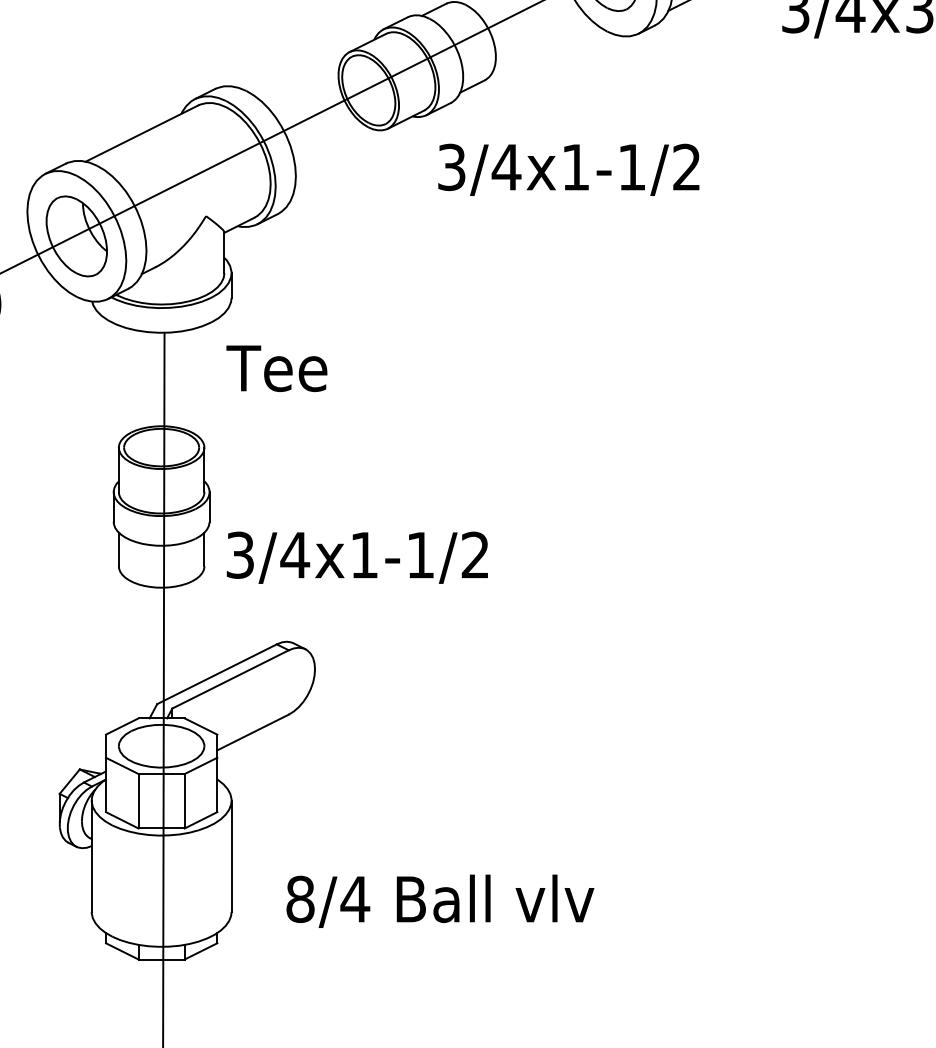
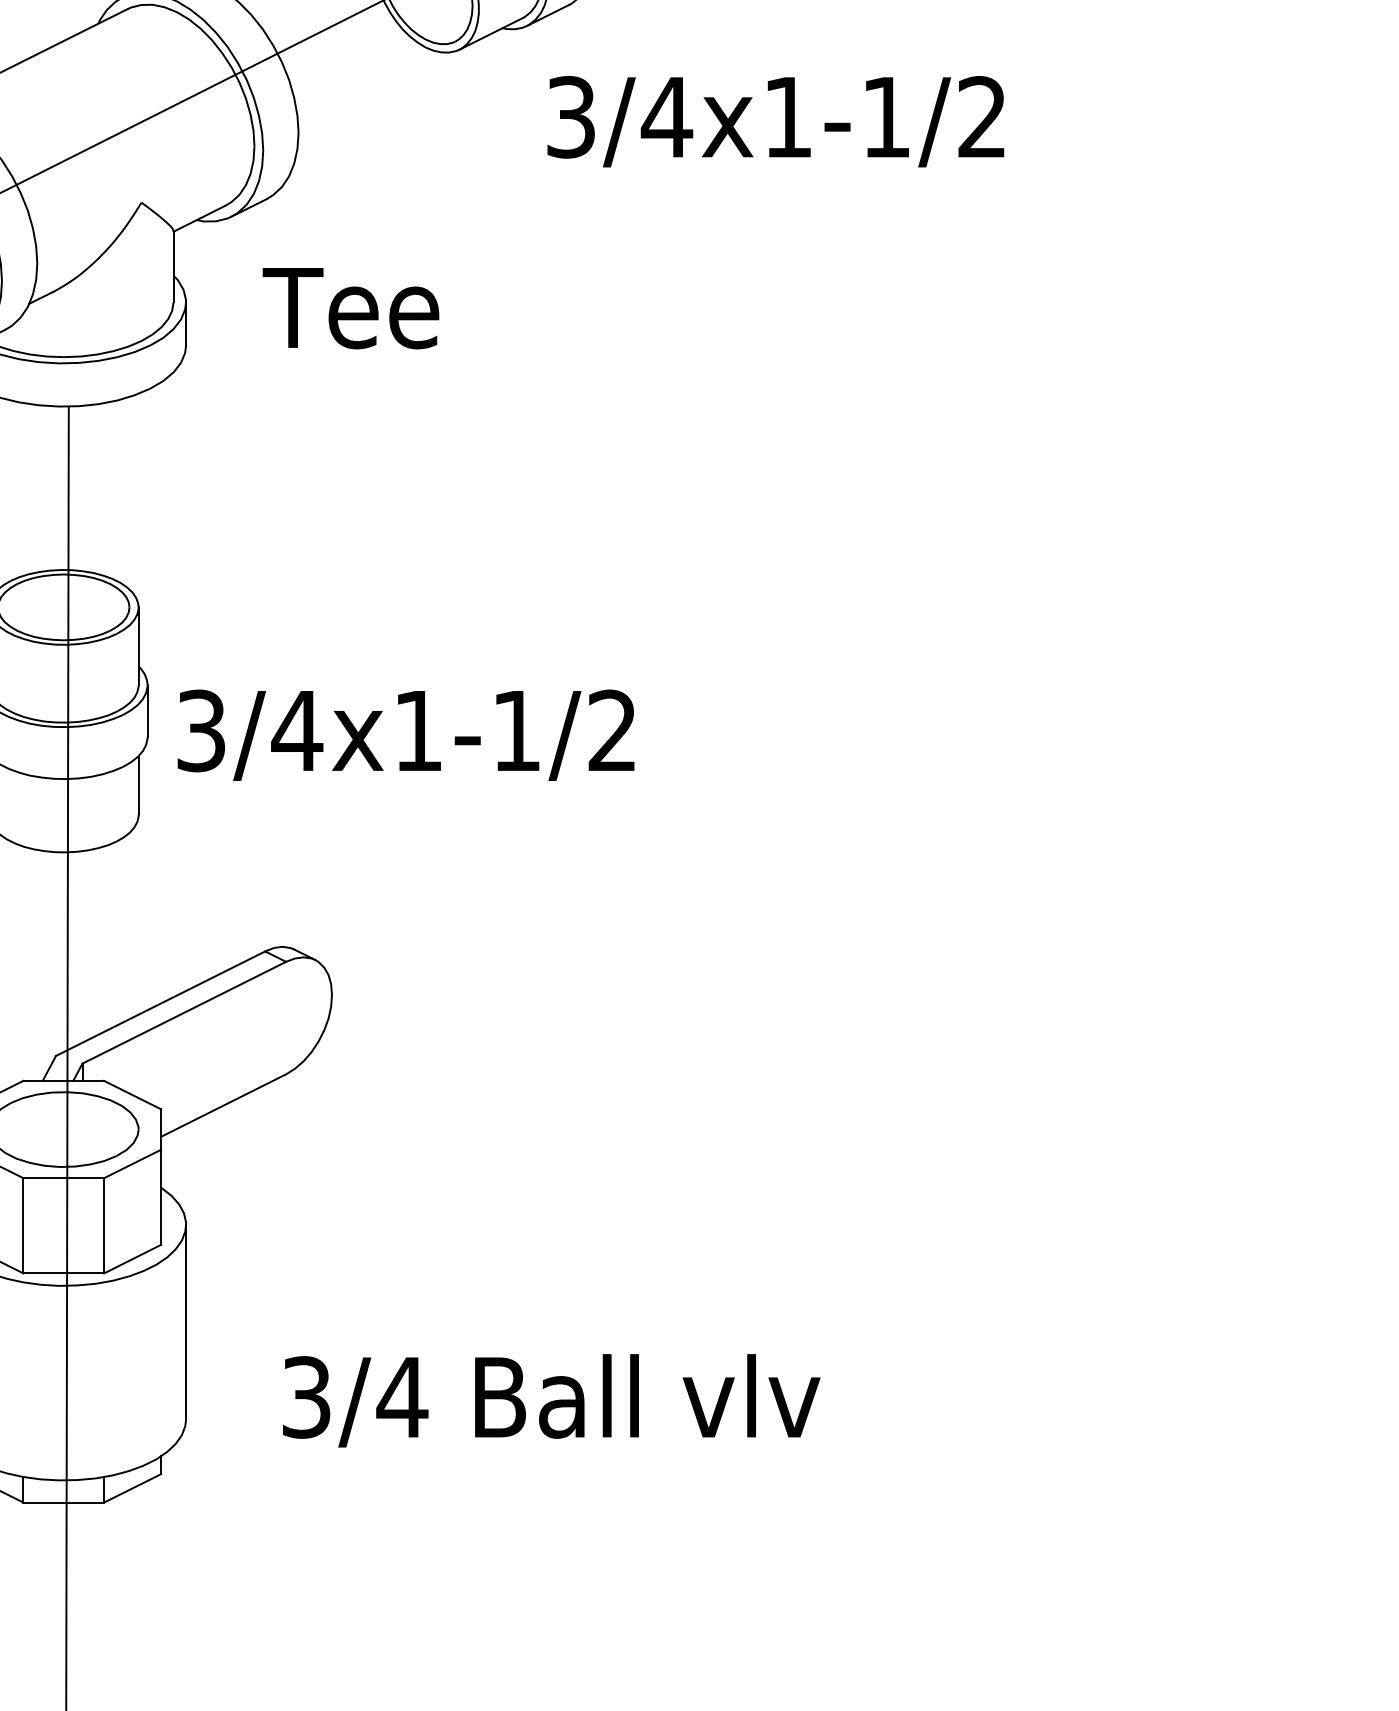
text: (276, 368) -> (350, 308), moved
text: (356, 557) -> (404, 734), moved
text: (300, 899) -> (306, 1397), 8/4 -> 3/4

